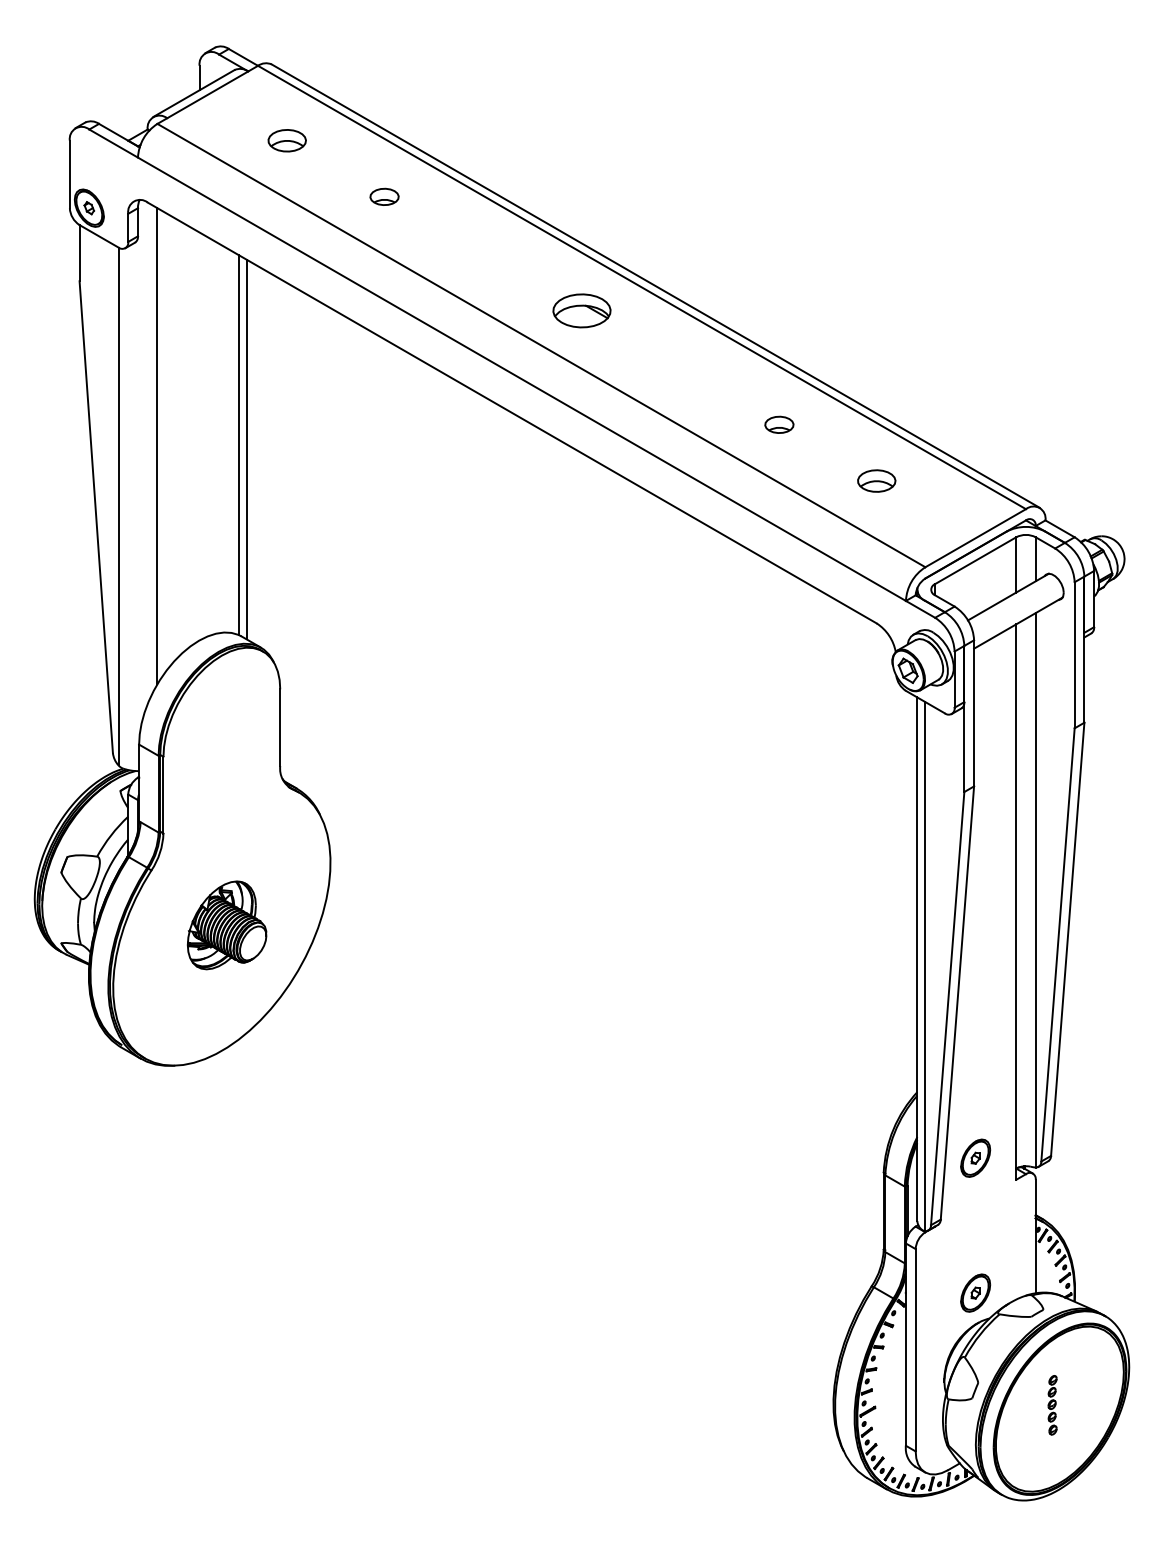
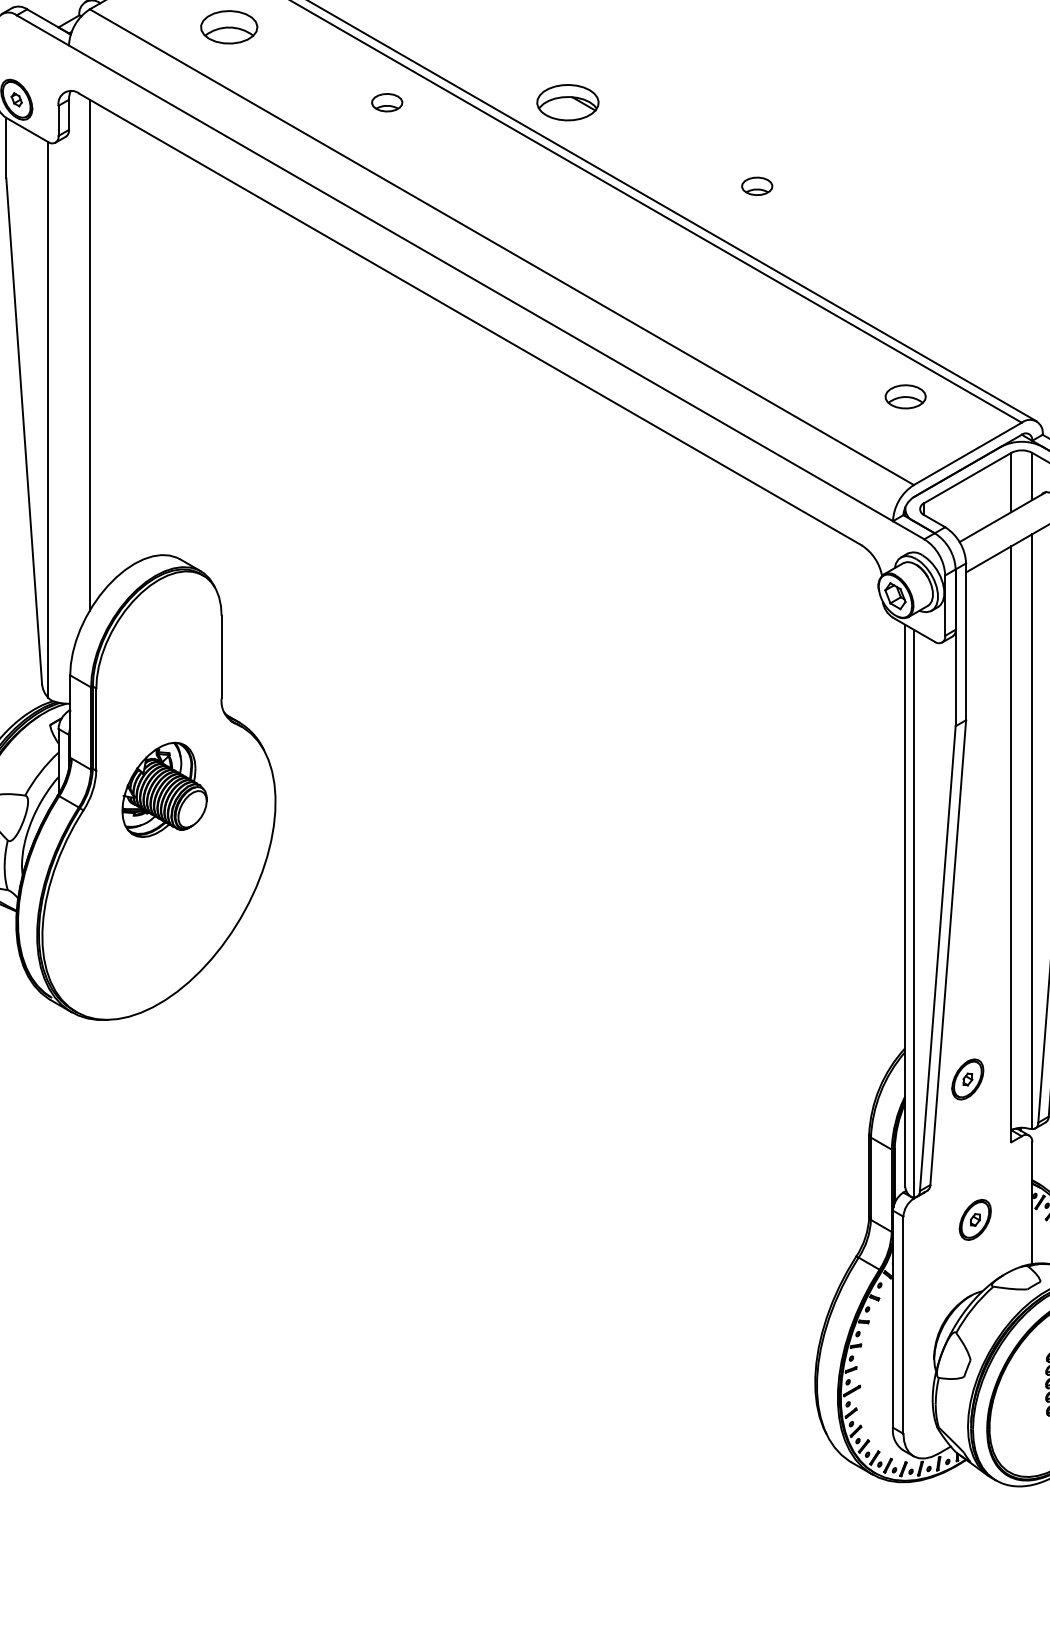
part: (286, 140) -> (228, 27), size x1.4
part: (384, 196) -> (387, 102), moved
part: (581, 310) -> (567, 102), moved
part: (779, 424) -> (757, 185), moved
line: (238, 444) -> (176, 353), removed
line: (246, 449) -> (185, 358), removed
part: (876, 480) -> (905, 396), moved
part: (226, 925) -> (163, 790), moved
part: (975, 1157) -> (967, 1078), moved
part: (975, 1292) -> (975, 1219), moved

